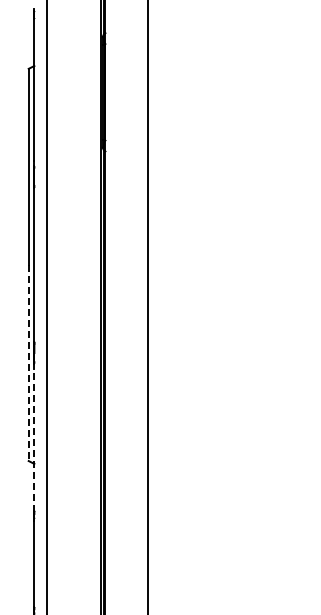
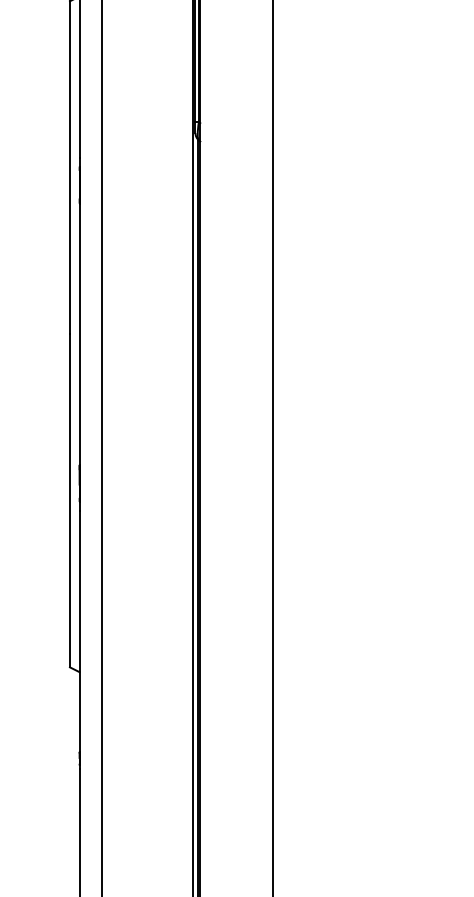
line: (28, 363) -> (69, 501), dashed -> solid
line: (34, 439) -> (79, 630), dashed -> solid

